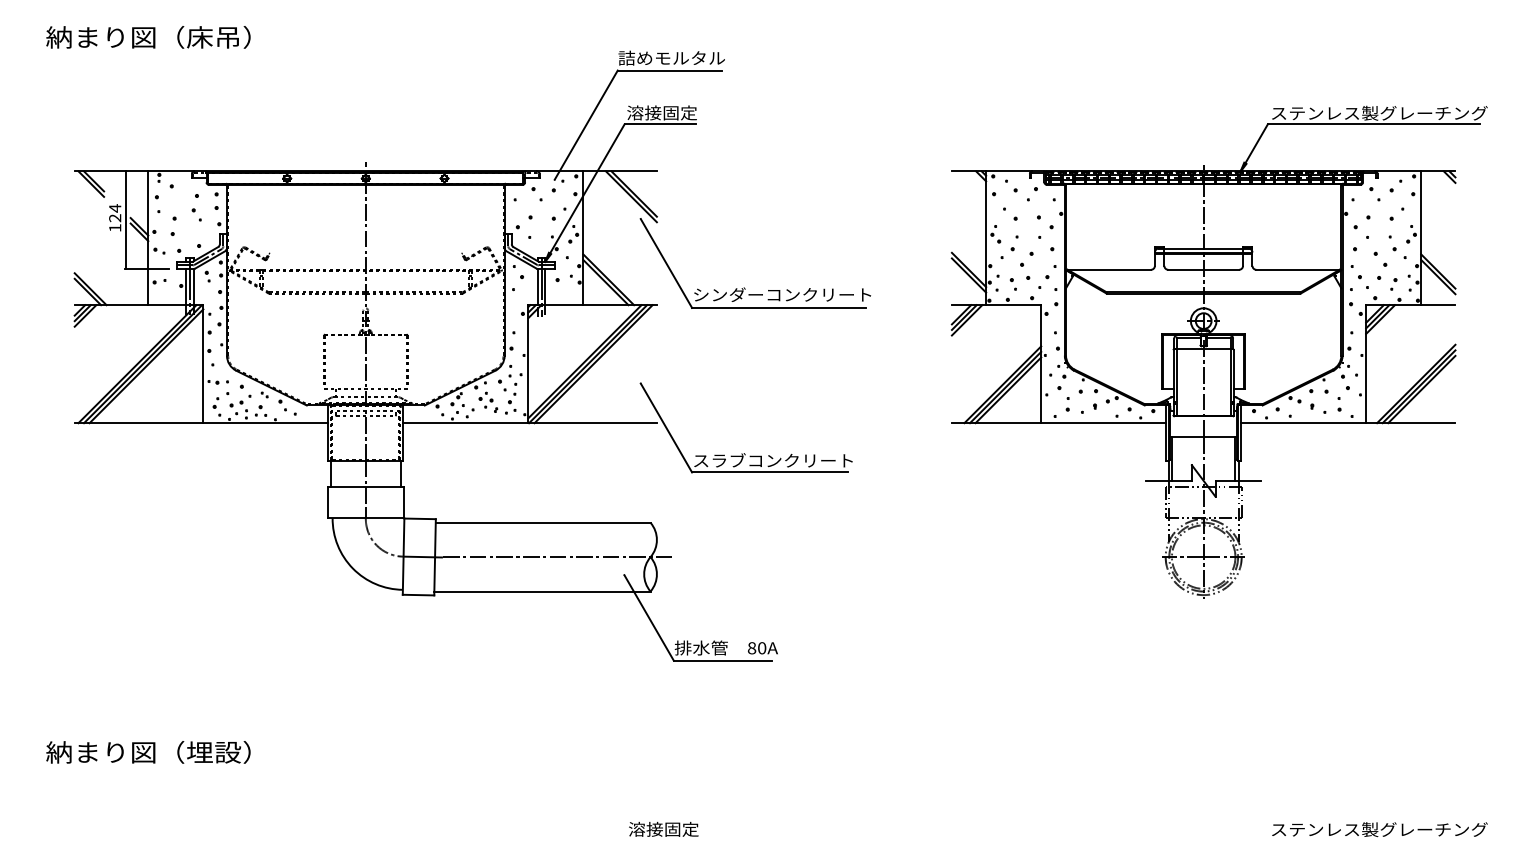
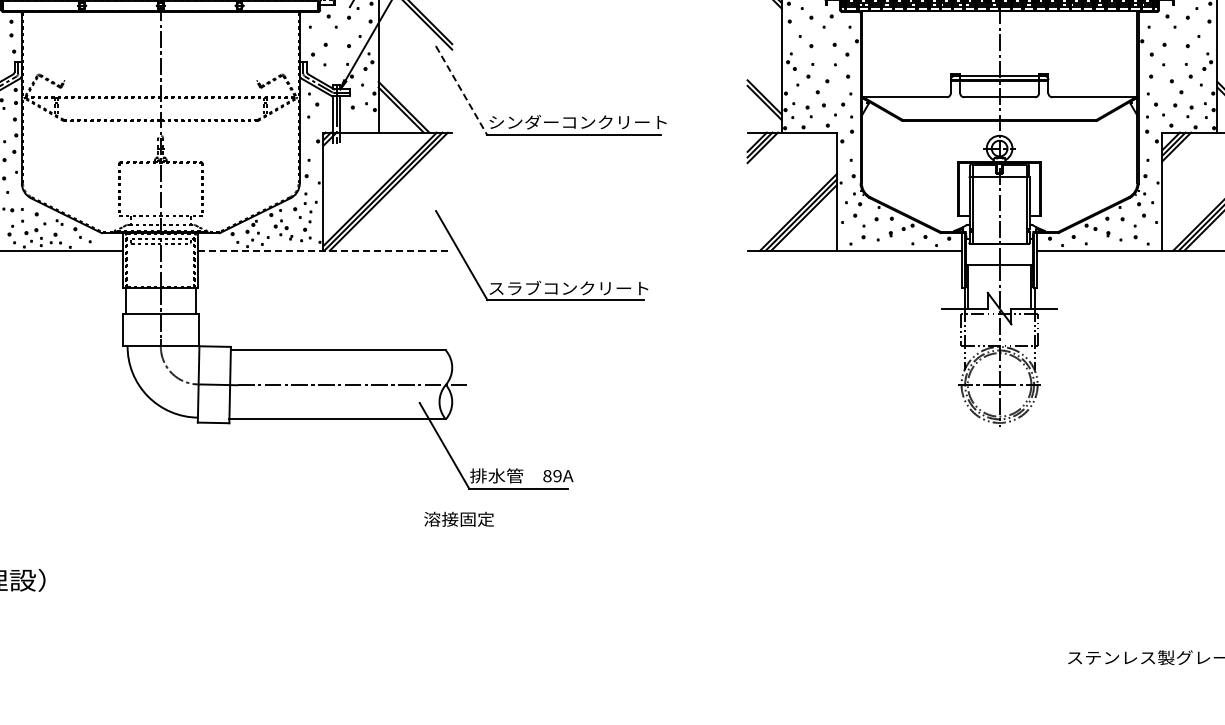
line: (666, 263) -> (461, 90), solid -> dashed
line: (530, 423) -> (325, 251), solid -> dashed
text: (762, 648) -> (557, 476), 80A -> 89A
text: (663, 828) -> (458, 518), moved

